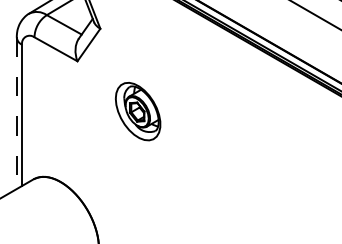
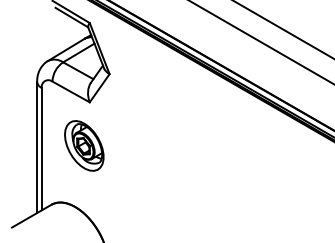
part: (138, 111) -> (84, 145), moved
line: (17, 113) -> (37, 147), dashed -> solid

